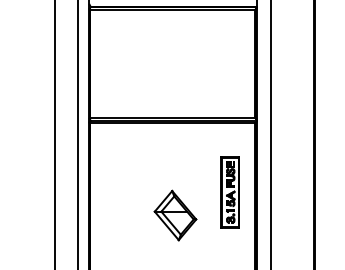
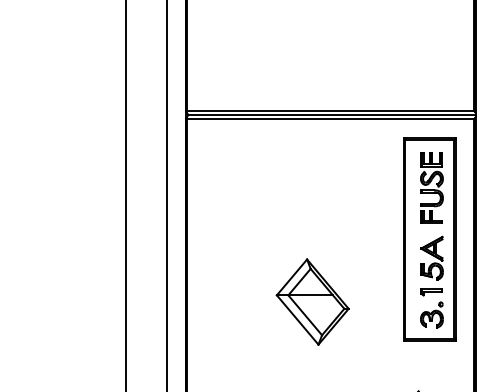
part: (229, 192) -> (428, 239), size x1.67
part: (175, 215) -> (312, 301), moved

